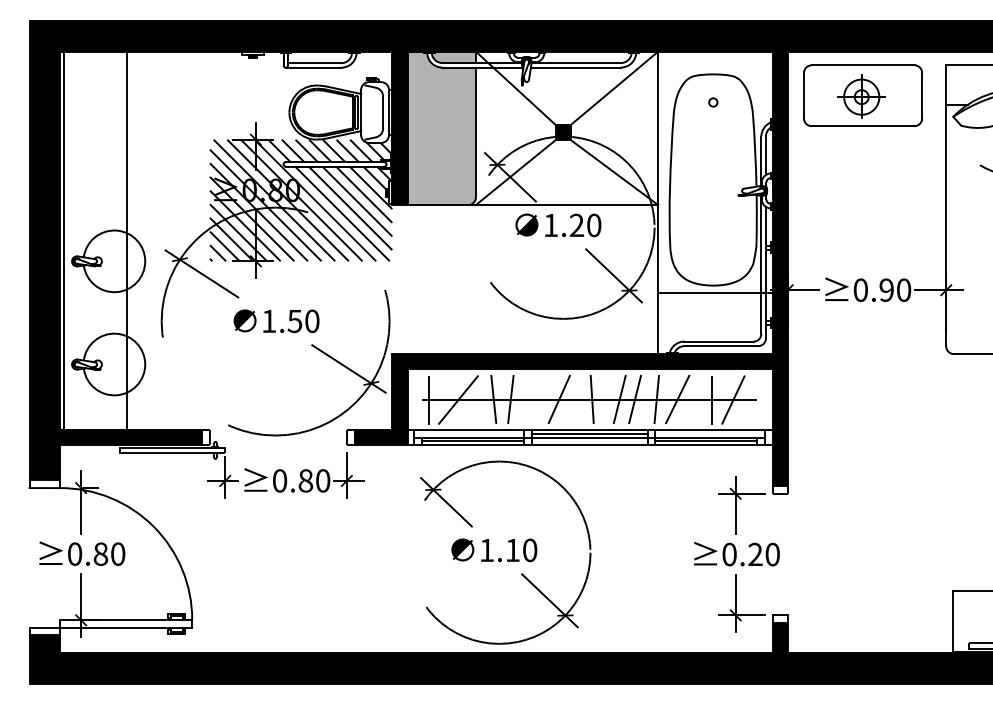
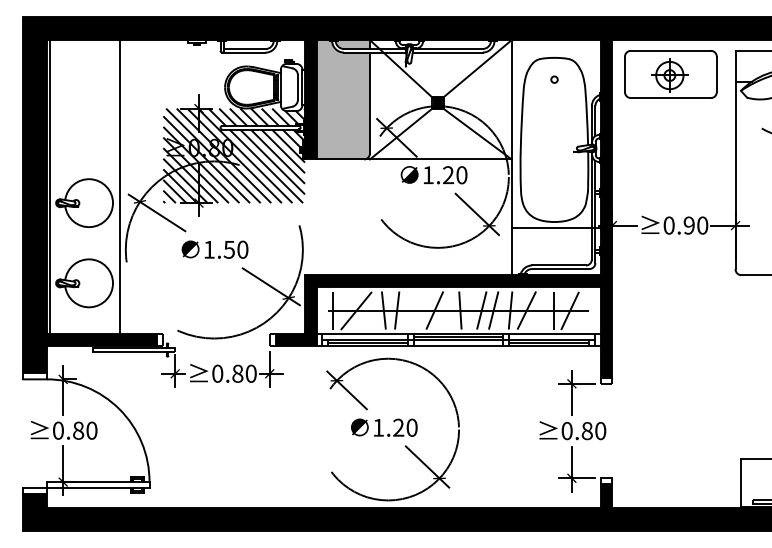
line: (126, 241) -> (119, 187), moved
text: (512, 550) -> (398, 427), 1.10 -> 1.20
text: (754, 555) -> (586, 431), 0.20 -> 0.80

